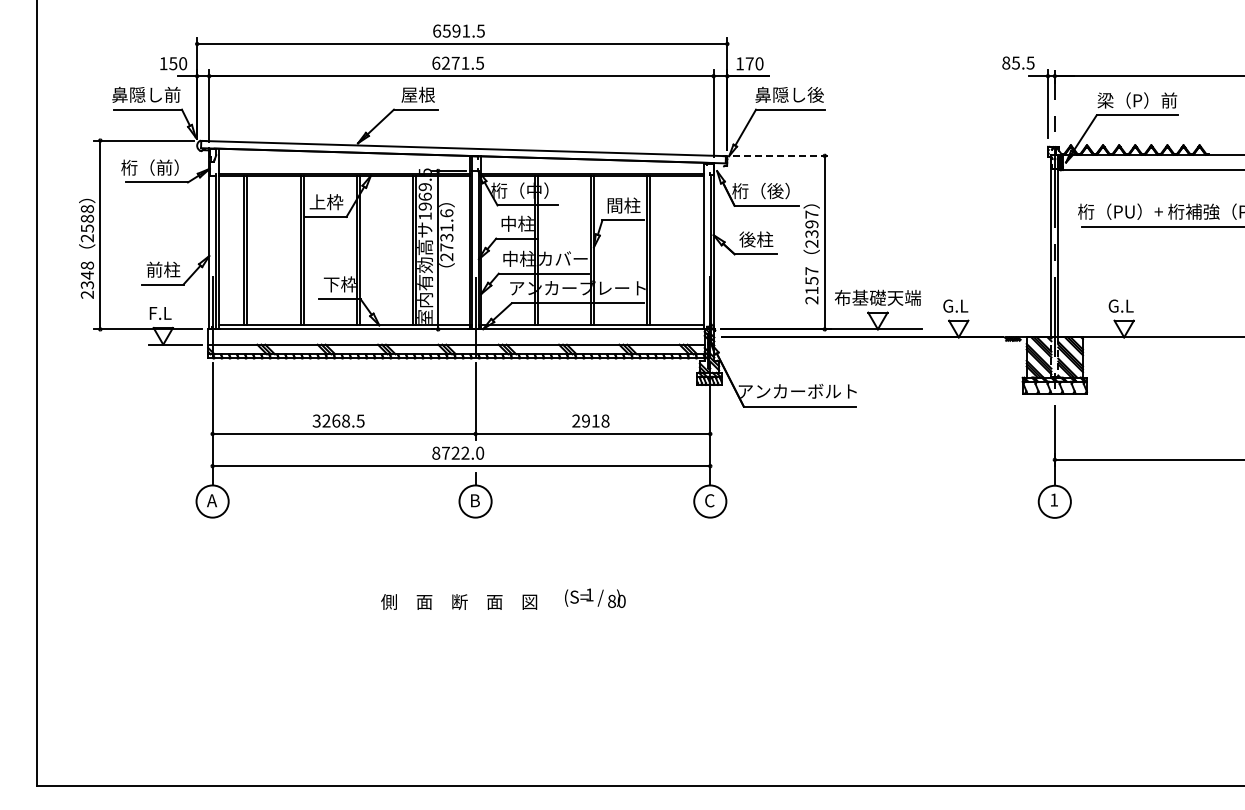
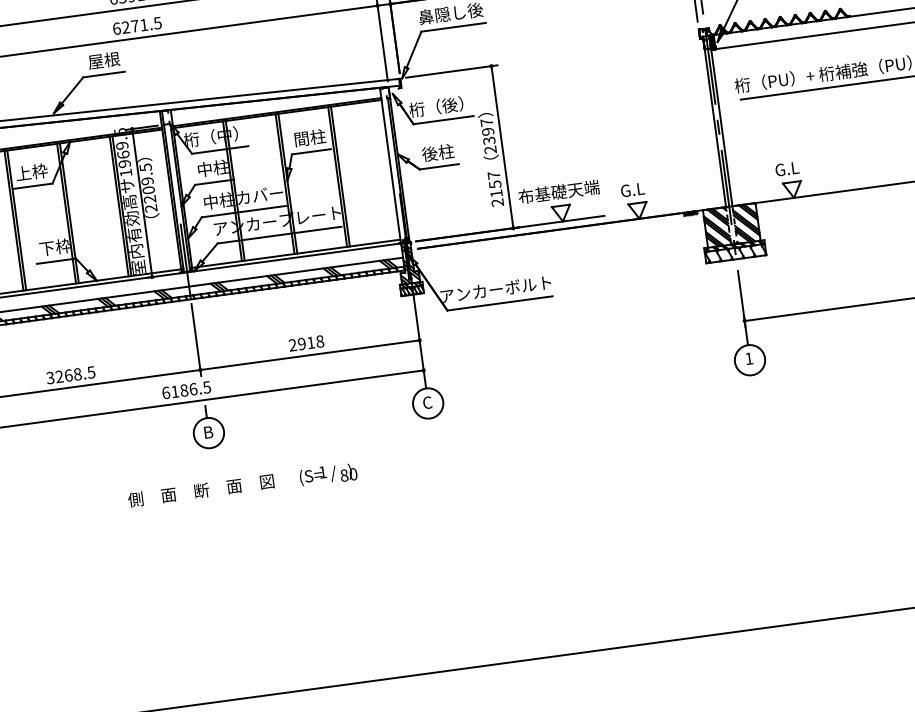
line: (782, 155) -> (451, 71), dashed -> solid
text: (446, 230) -> (147, 183), 2731.6 -> 2209.5
text: (458, 452) -> (186, 389), 8722.0 -> 6186.5
text: (595, 597) -> (328, 473), moved
text: (459, 601) -> (201, 490), moved

